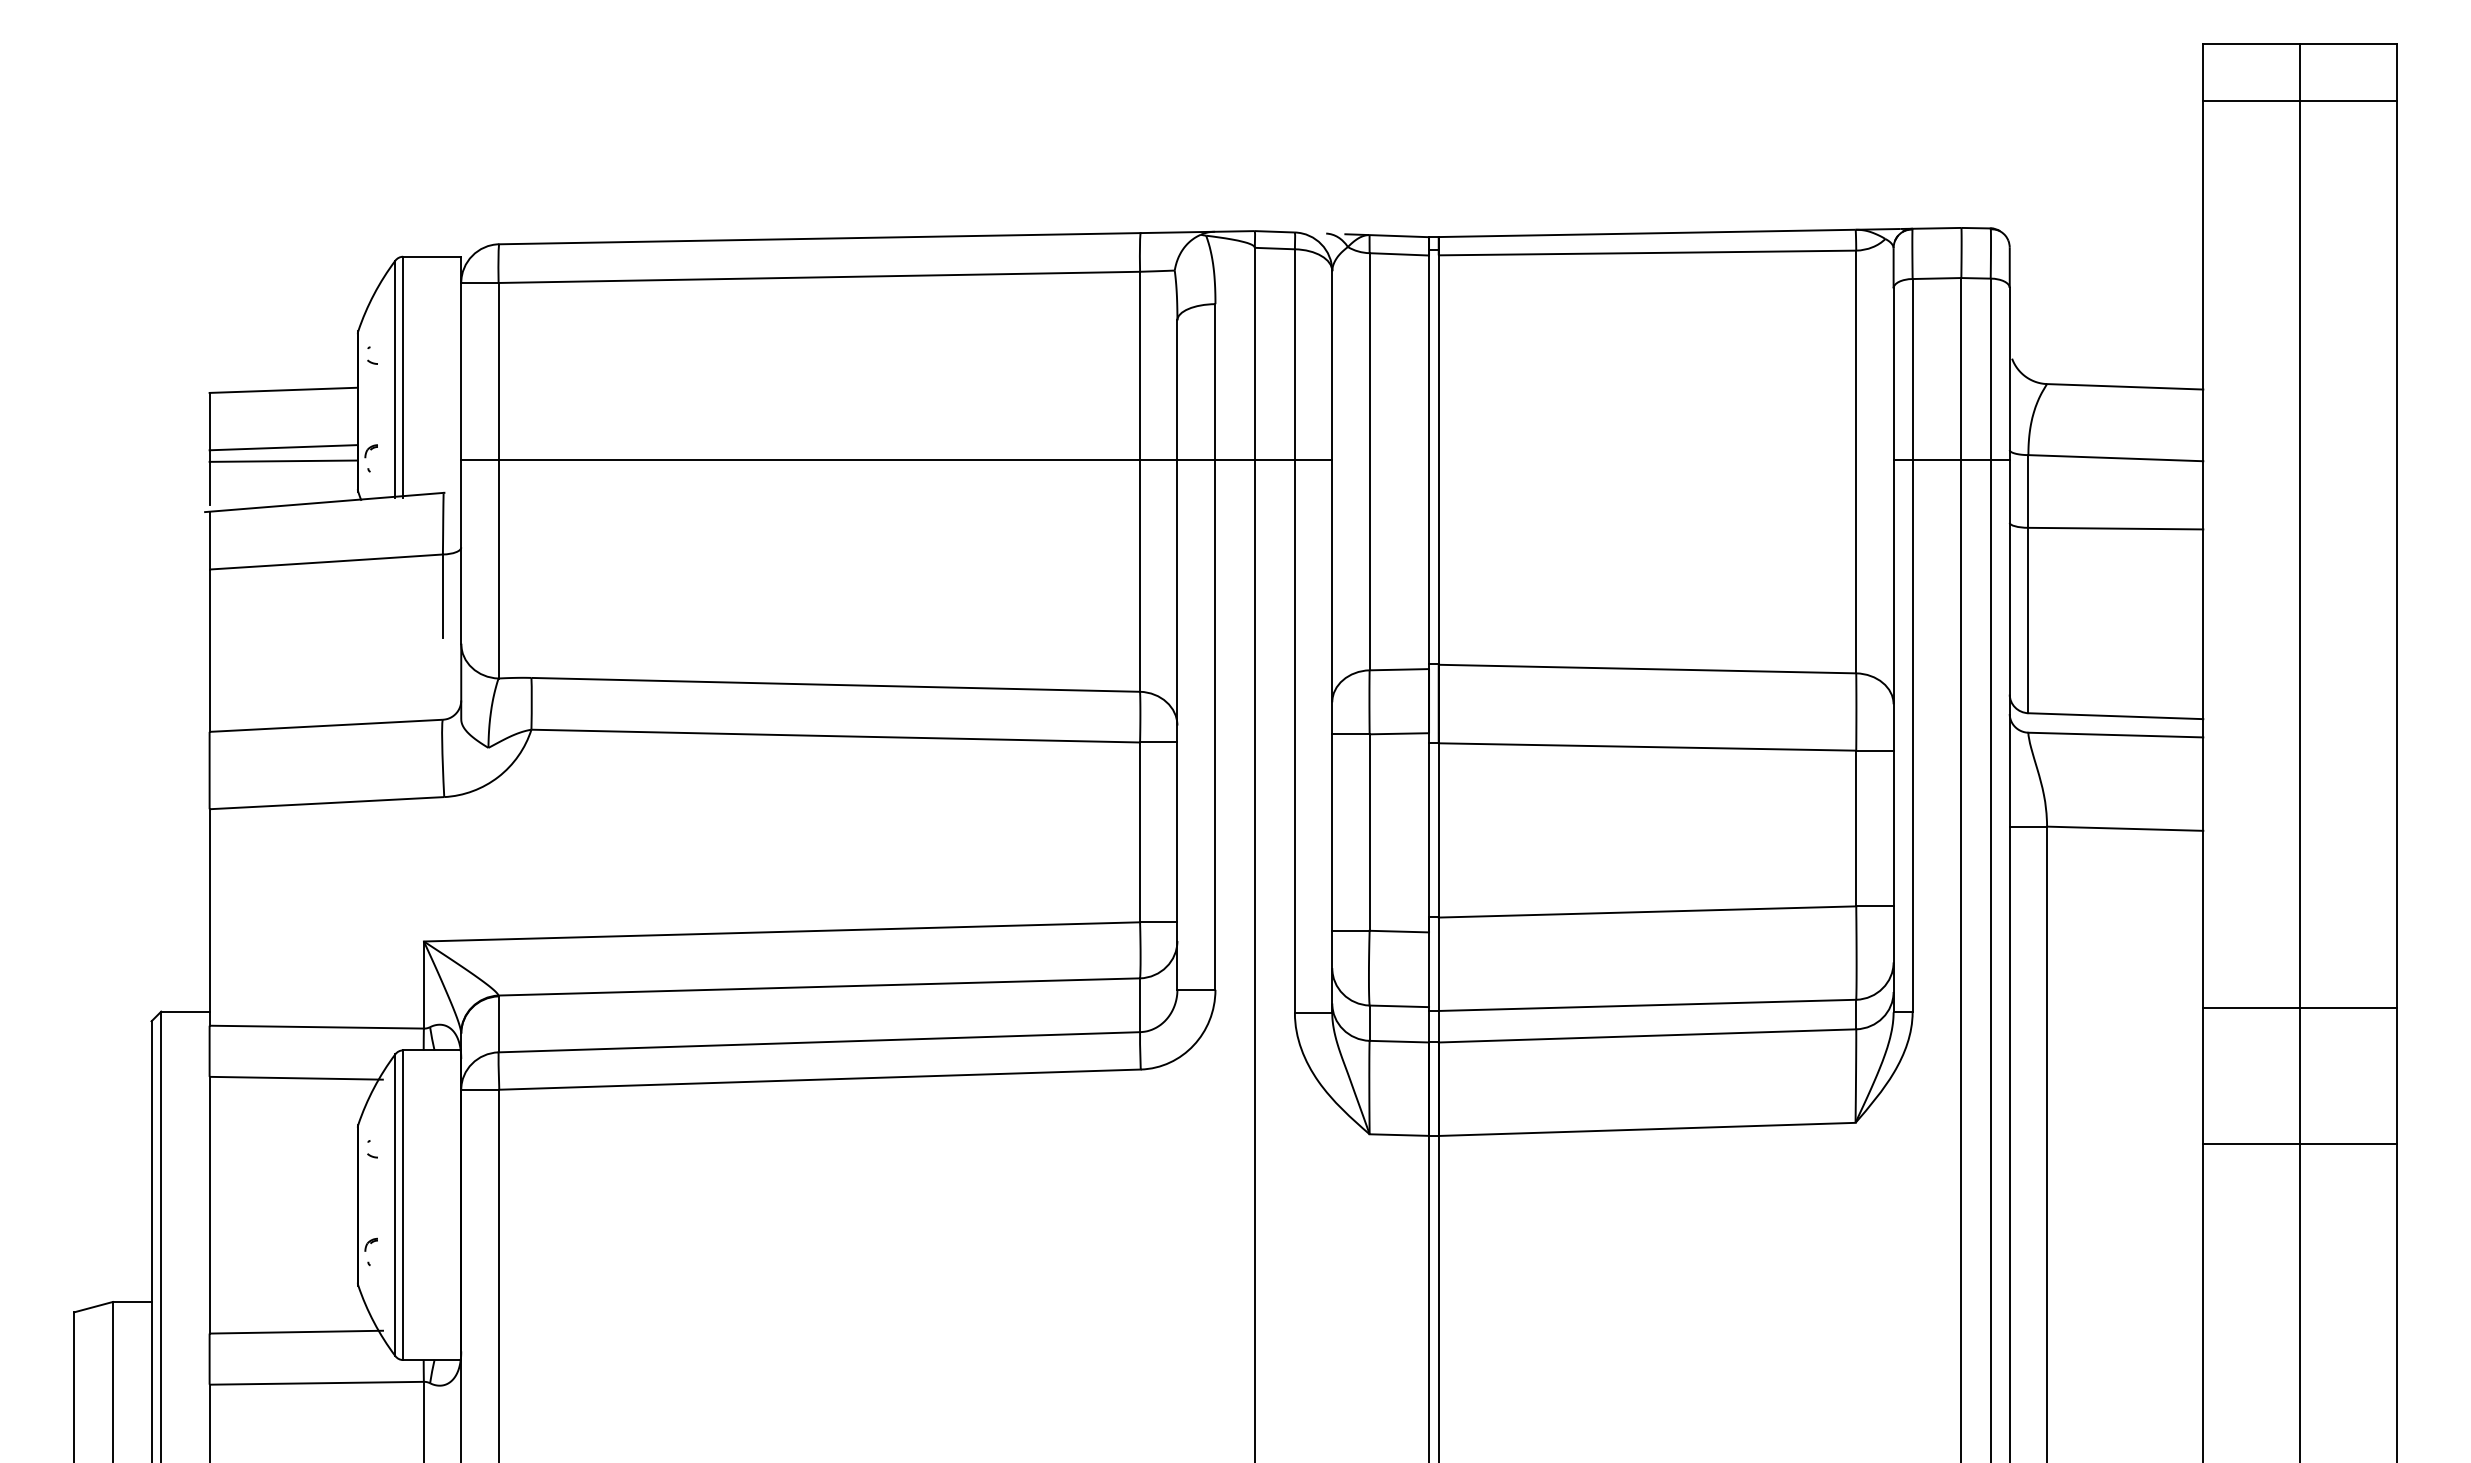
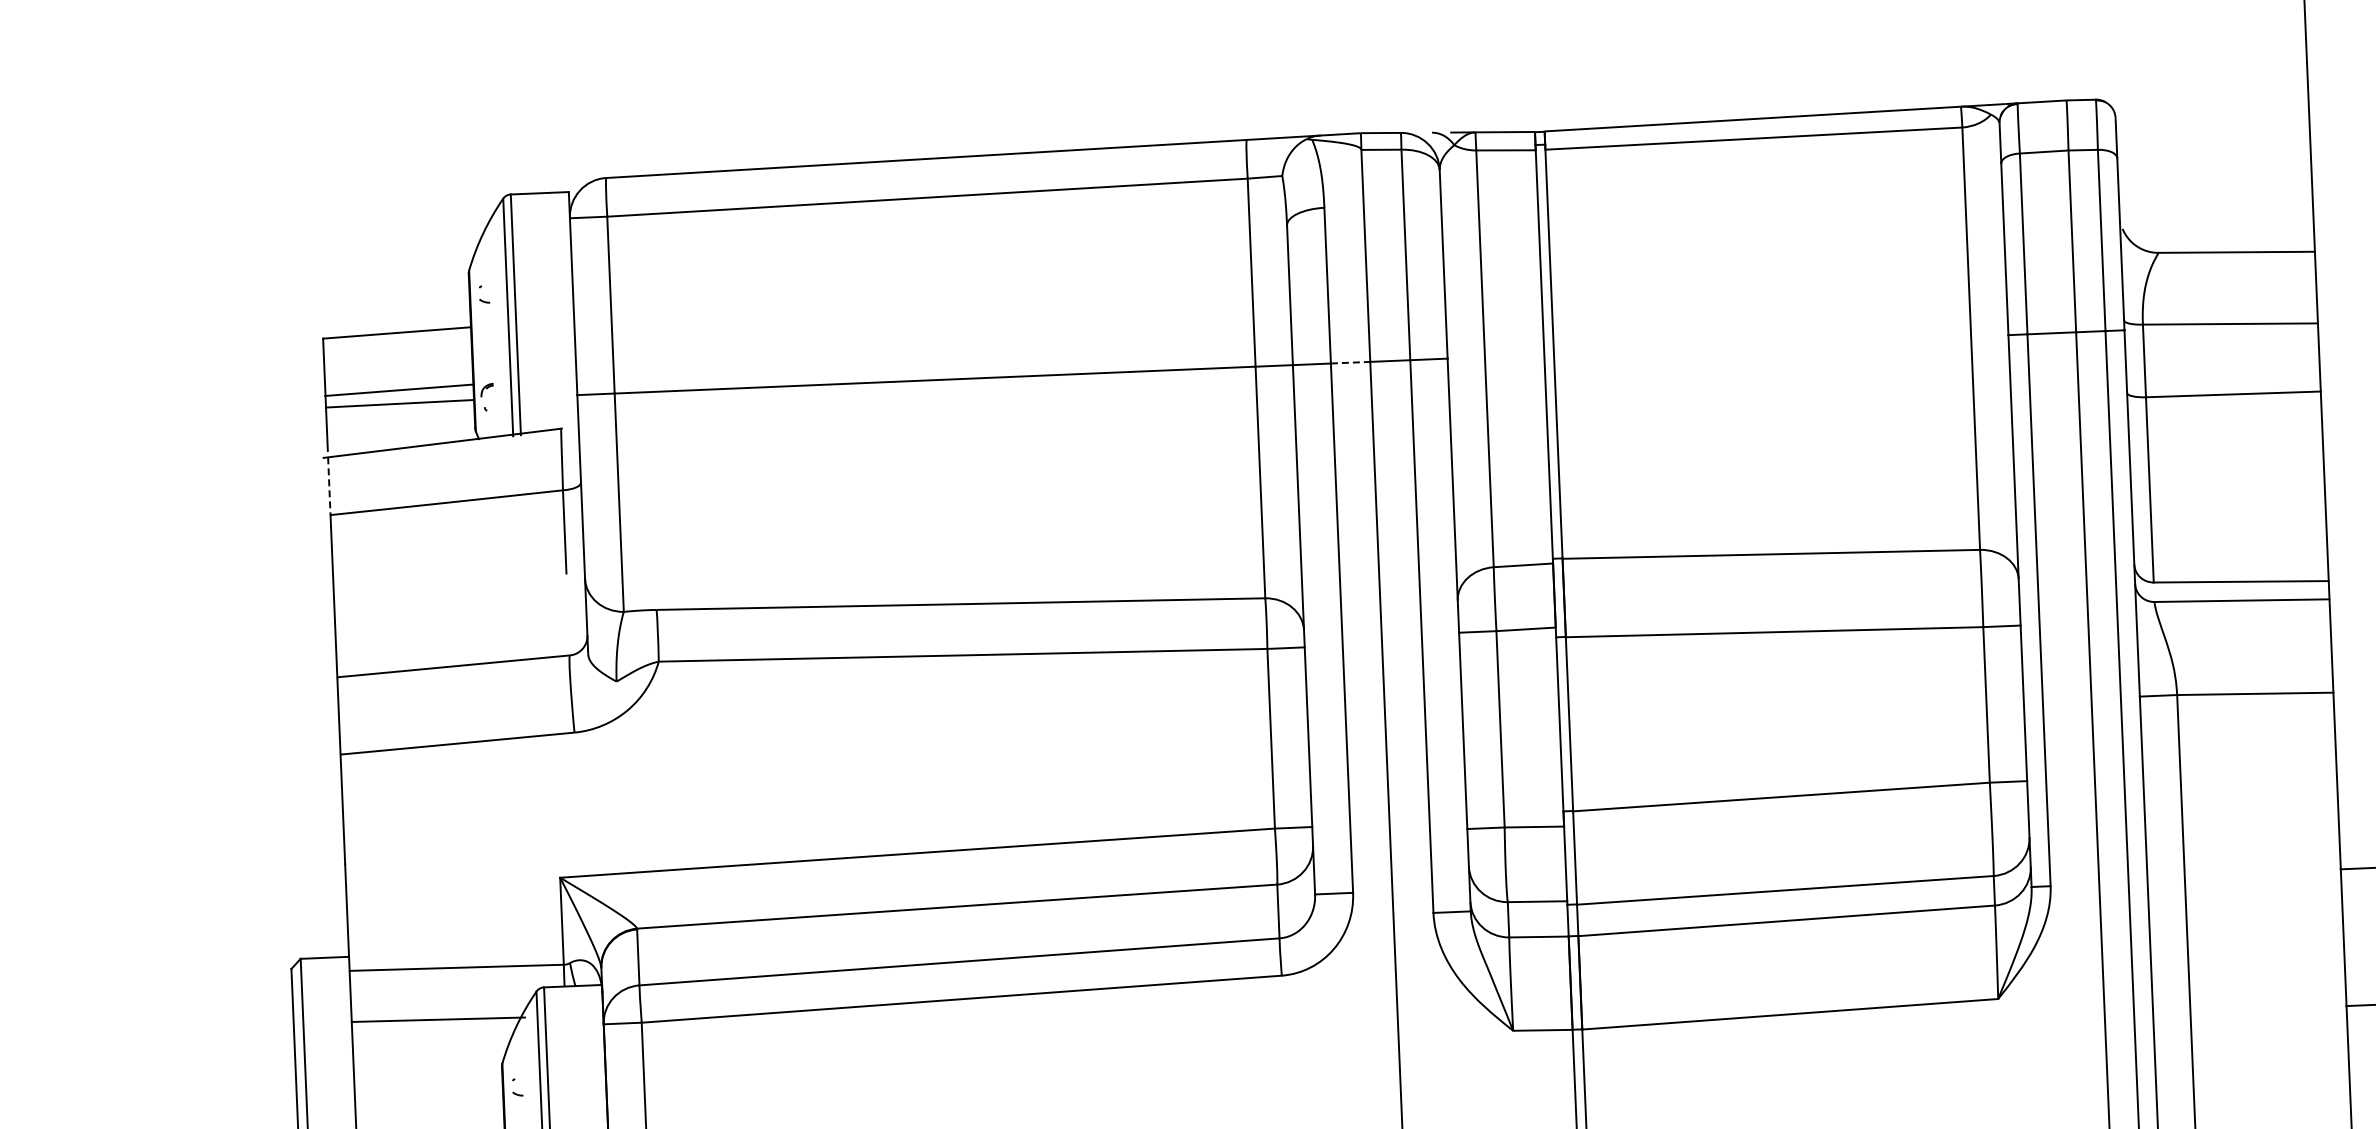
line: (1235, 460) -> (1350, 363), solid -> dashed
line: (209, 540) -> (329, 486), solid -> dashed

